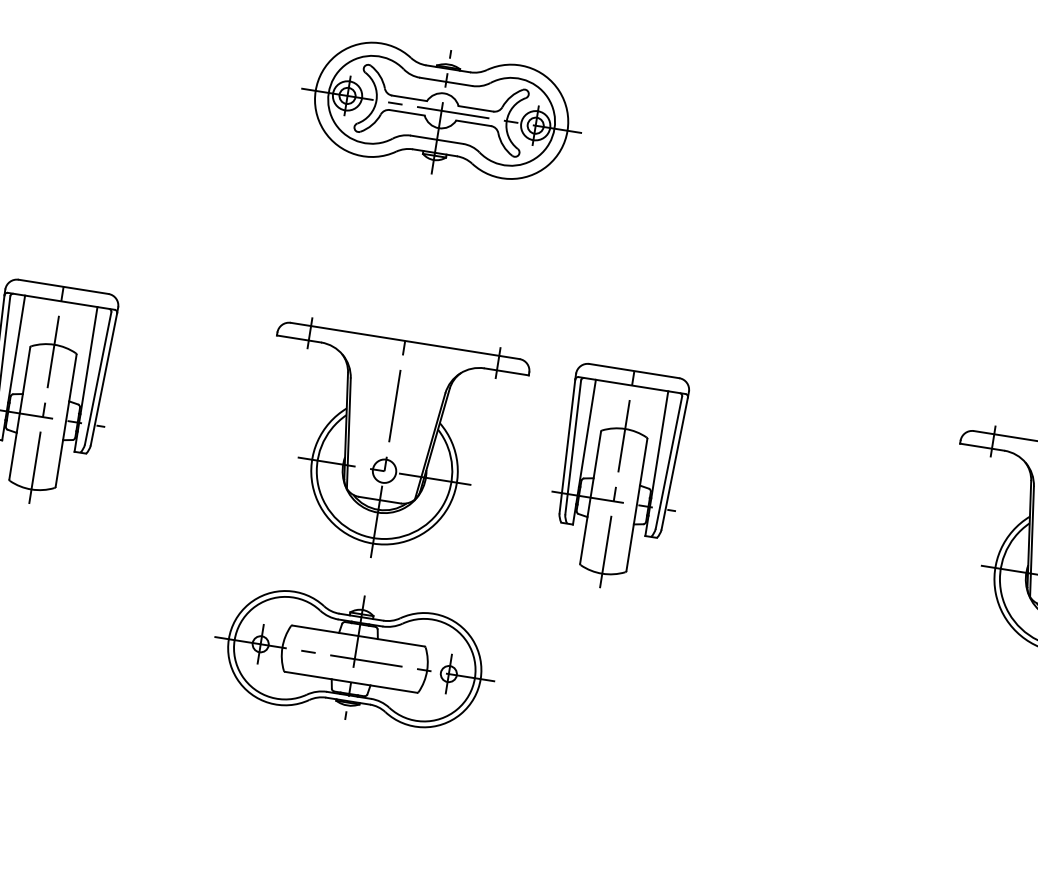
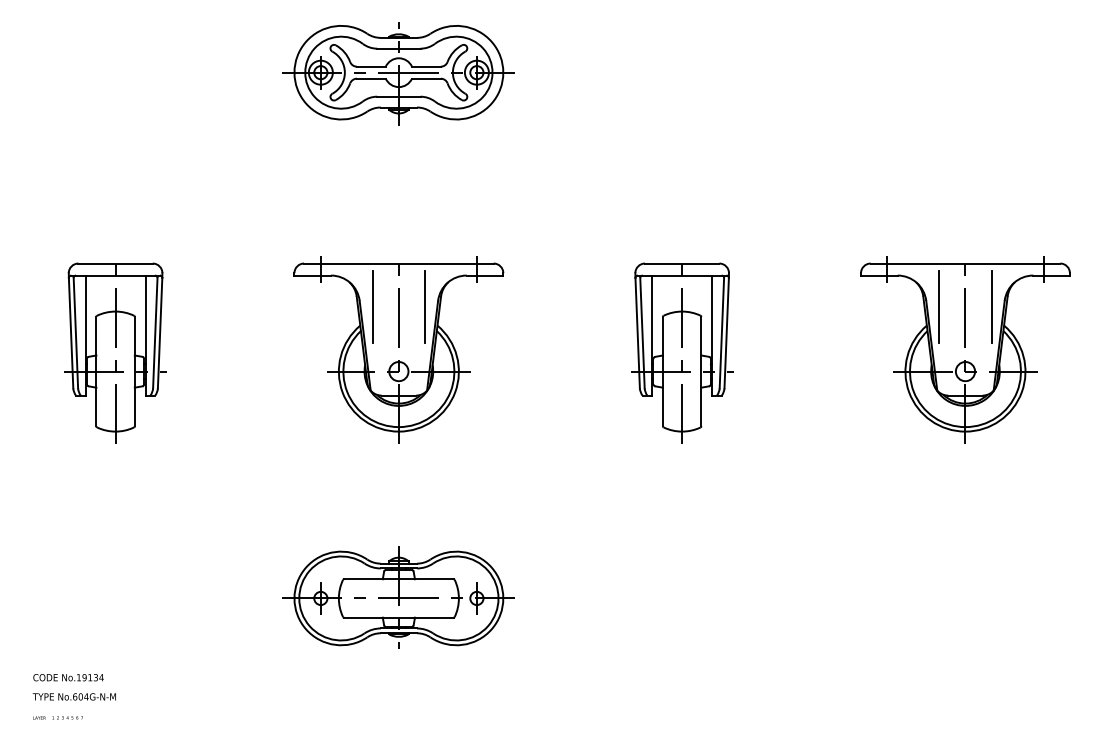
line: (365, 387) -> (372, 306), added
line: (429, 397) -> (425, 306), added
part: (617, 478) -> (682, 352), moved
part: (354, 657) -> (398, 597), moved

